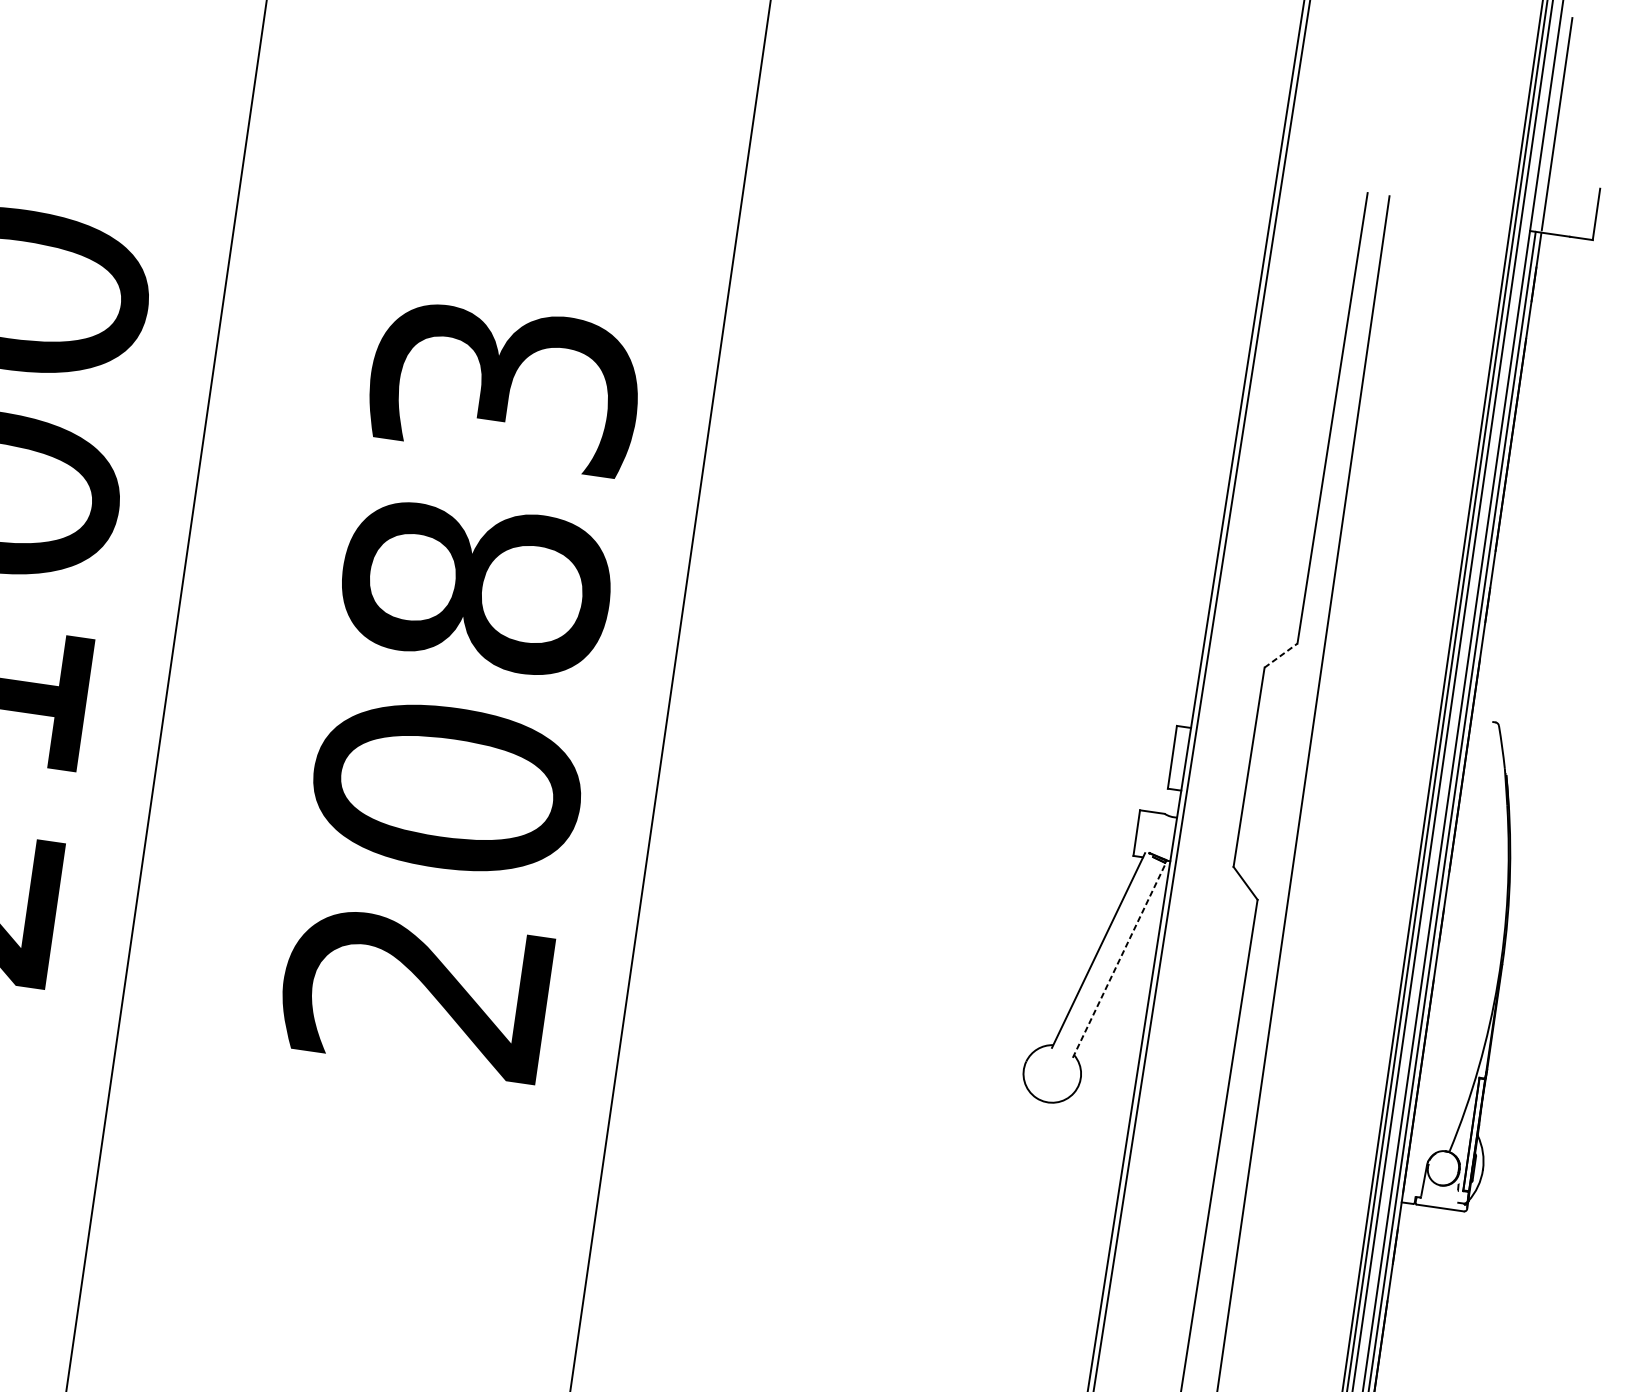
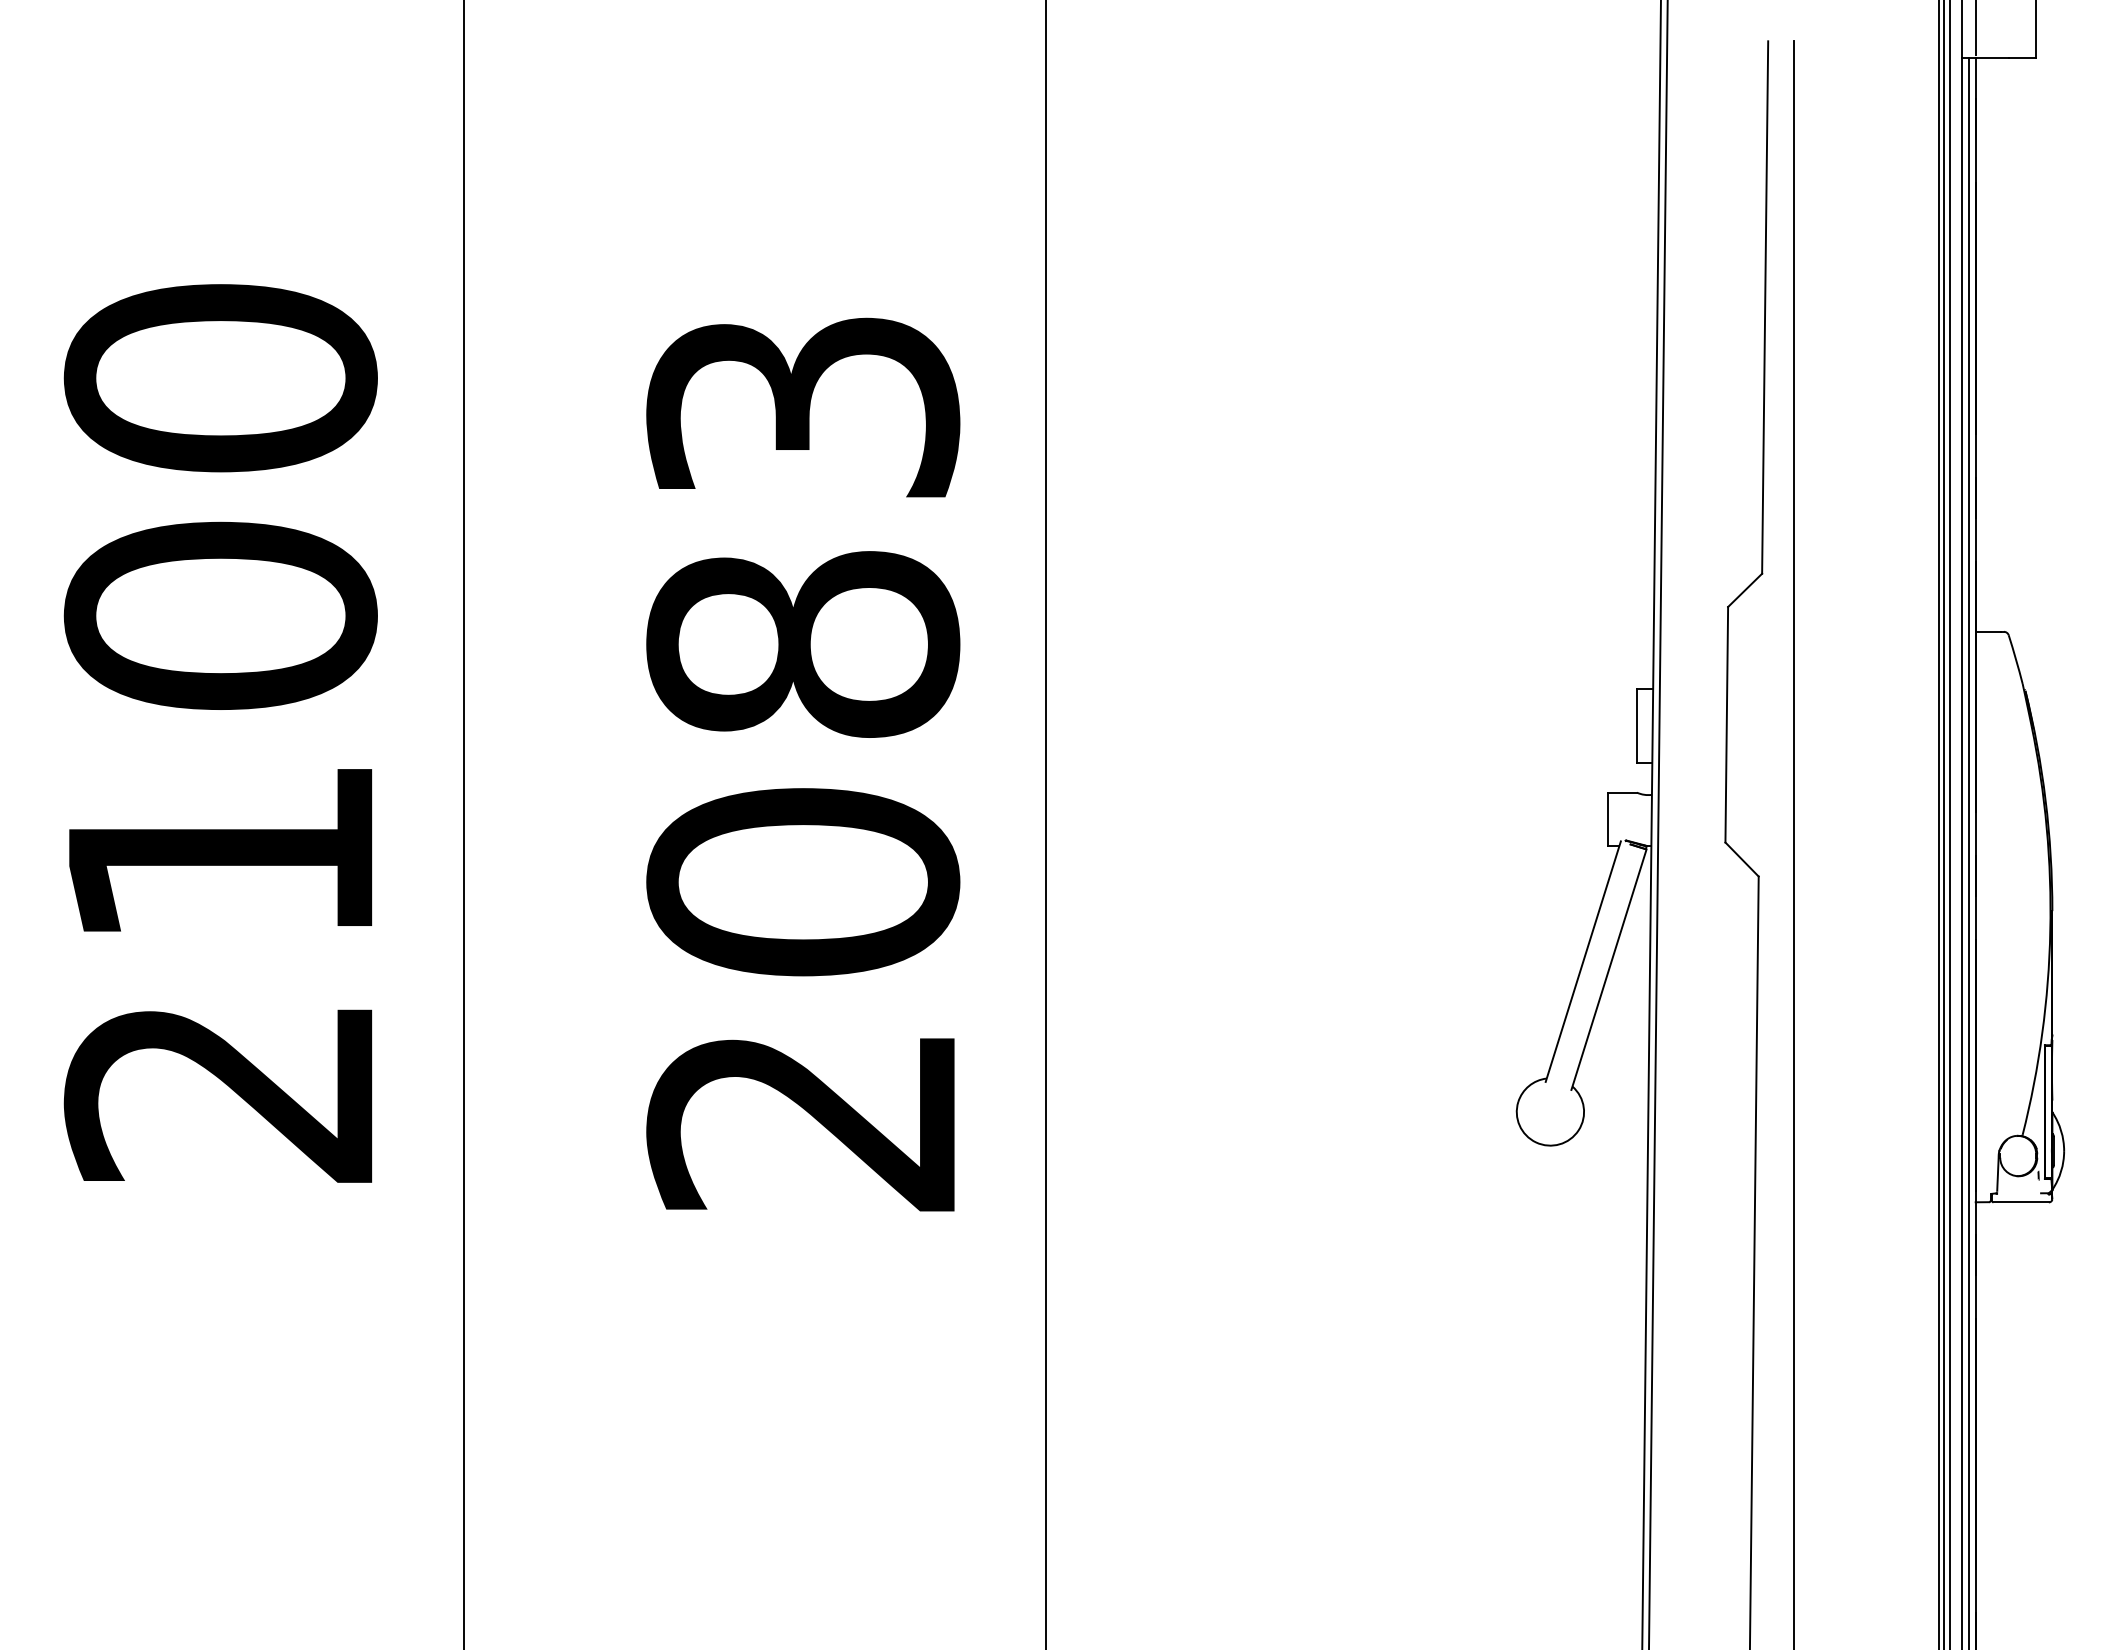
line: (1281, 655) -> (1745, 590), dashed -> solid
line: (1482, 720) -> (1988, 631), added
line: (1119, 960) -> (1609, 969), dashed -> solid

